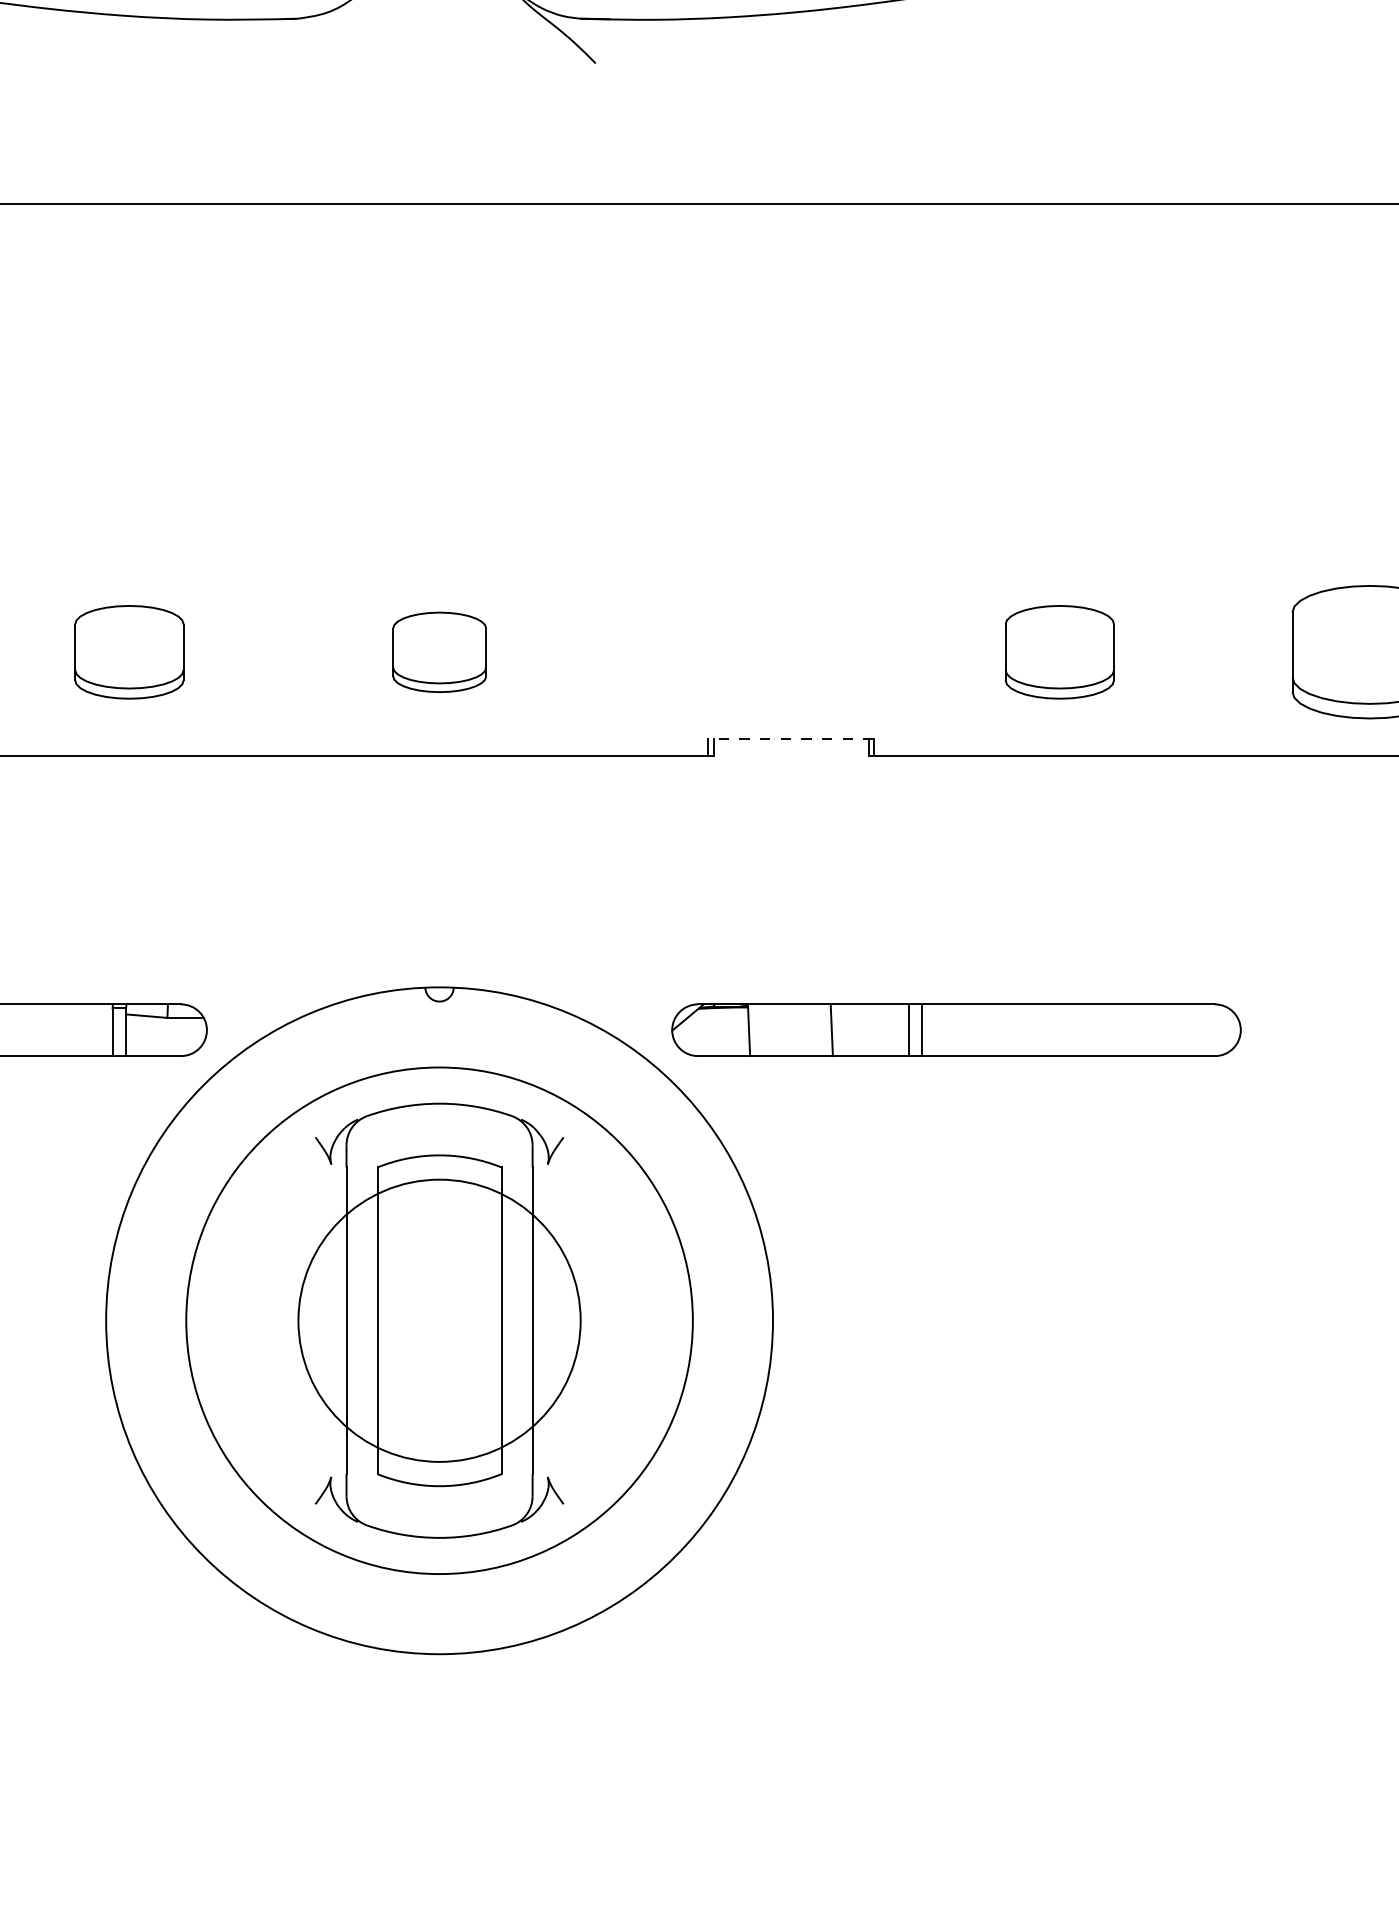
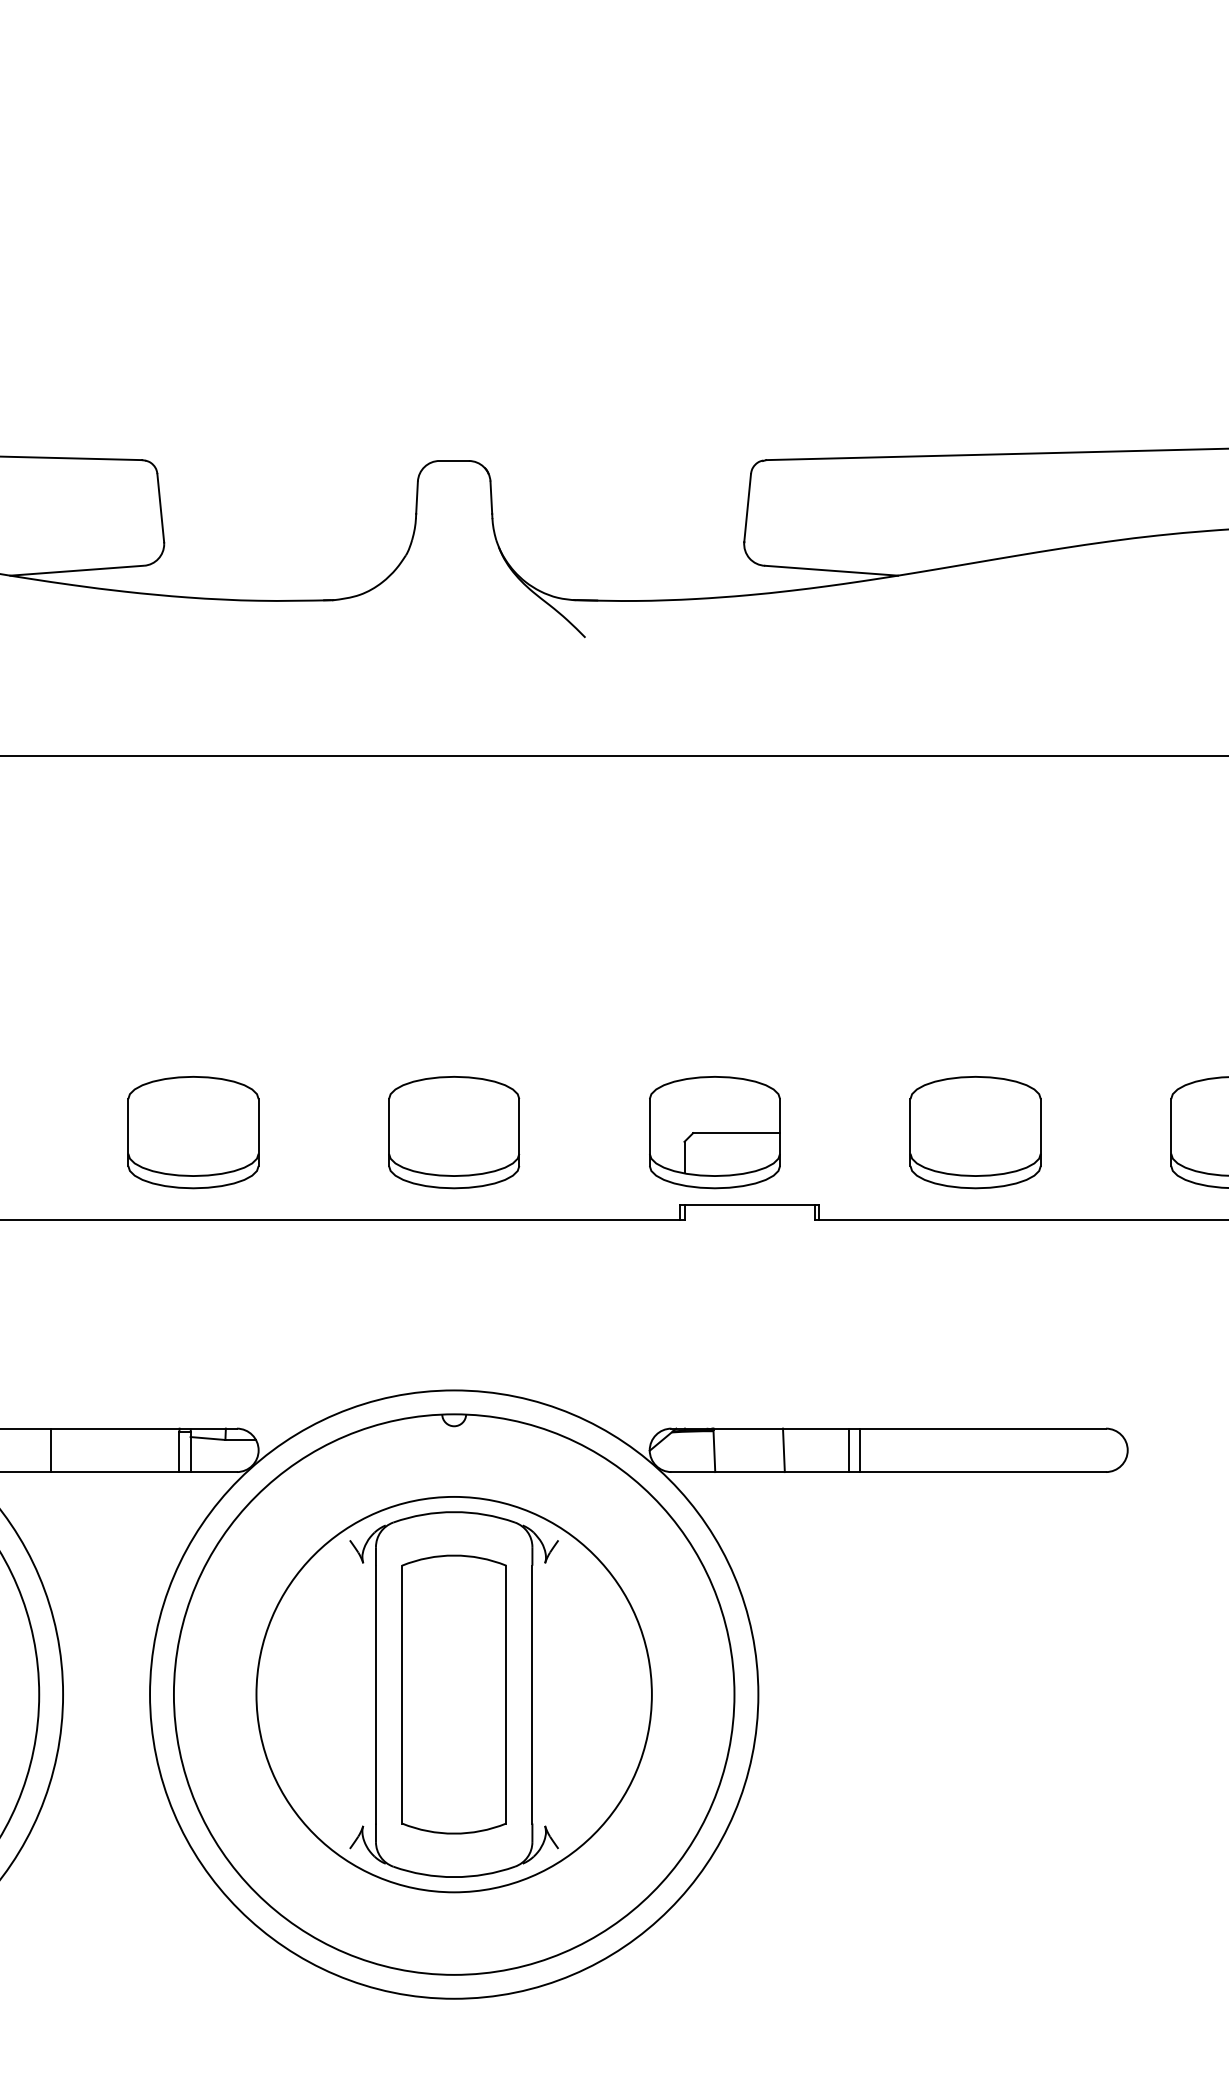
part: (129, 652) -> (193, 1132), size x1.43
part: (439, 652) -> (454, 1132), size x1.67
part: (749, 652) -> (714, 1132), added
part: (1059, 652) -> (975, 1132), size x1.43
line: (790, 738) -> (749, 1205), dashed -> solid
circle: (438, 1320) -> (453, 1694), size x1.67
circle: (439, 1320) -> (454, 1694), size x1.43

